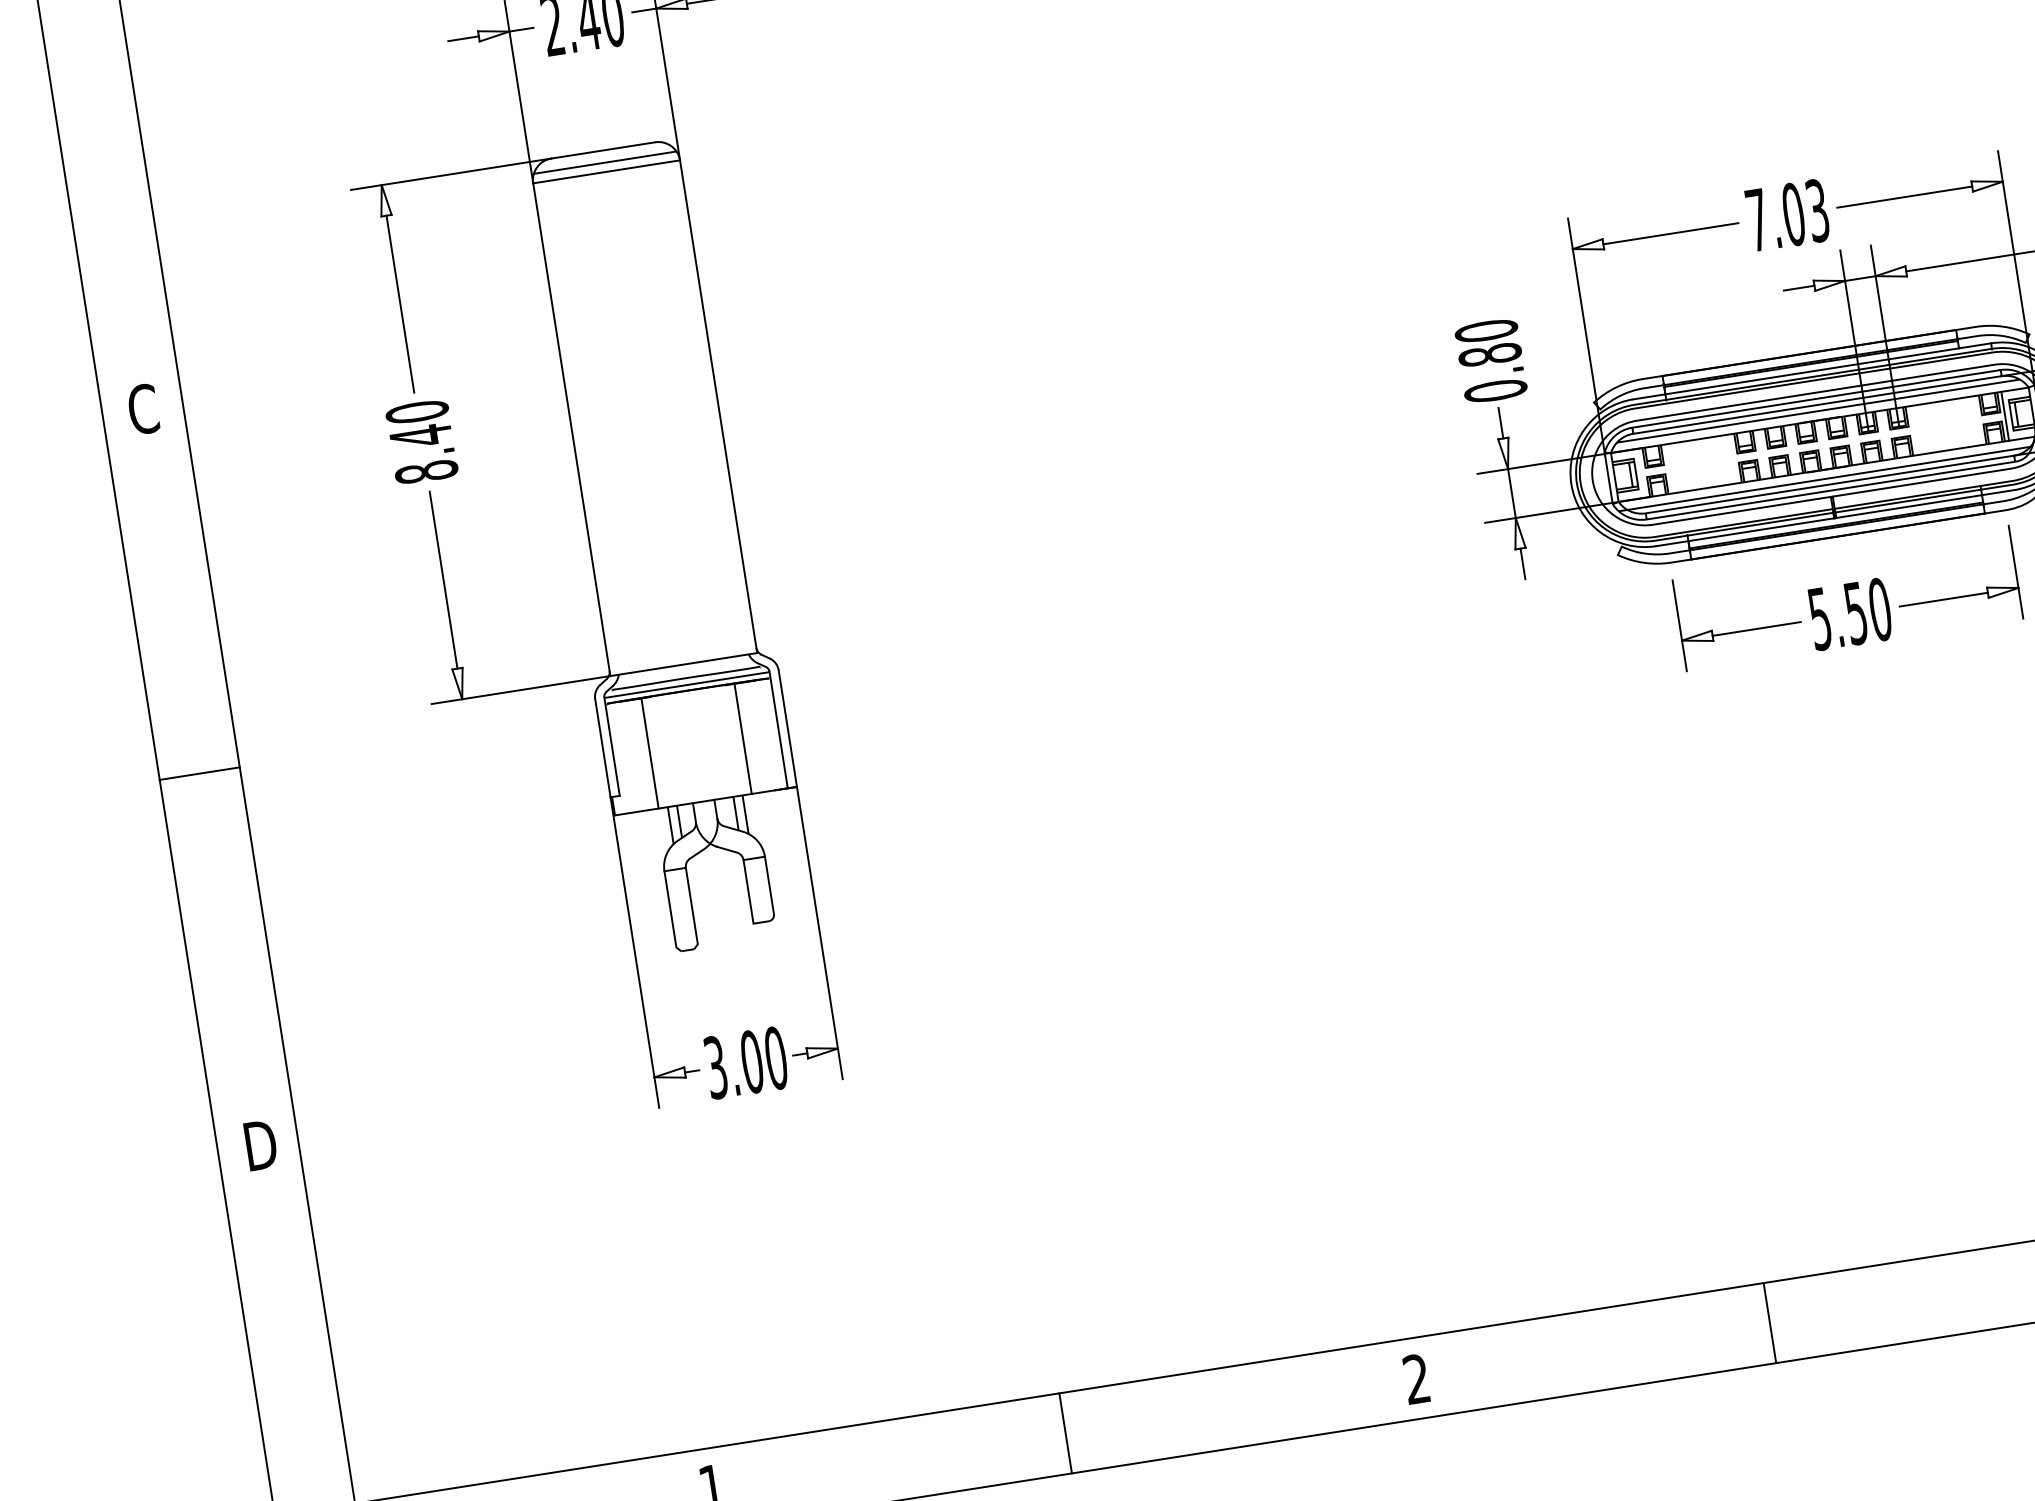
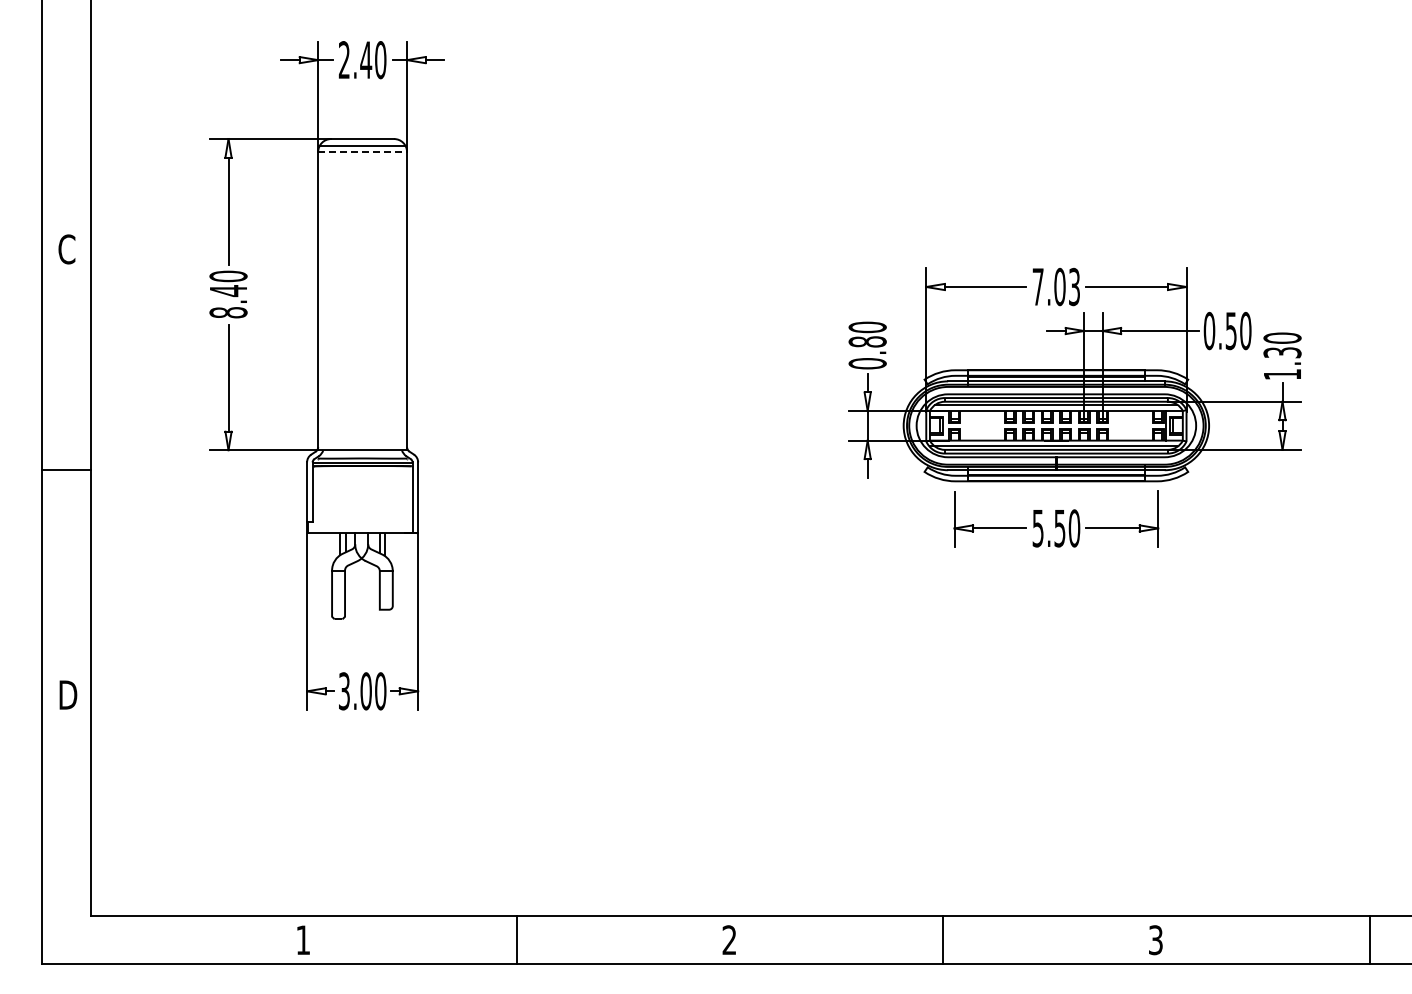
line: (607, 170) -> (363, 151), solid -> dashed
line: (742, 738) -> (390, 499), removed
line: (650, 753) -> (334, 499), removed

